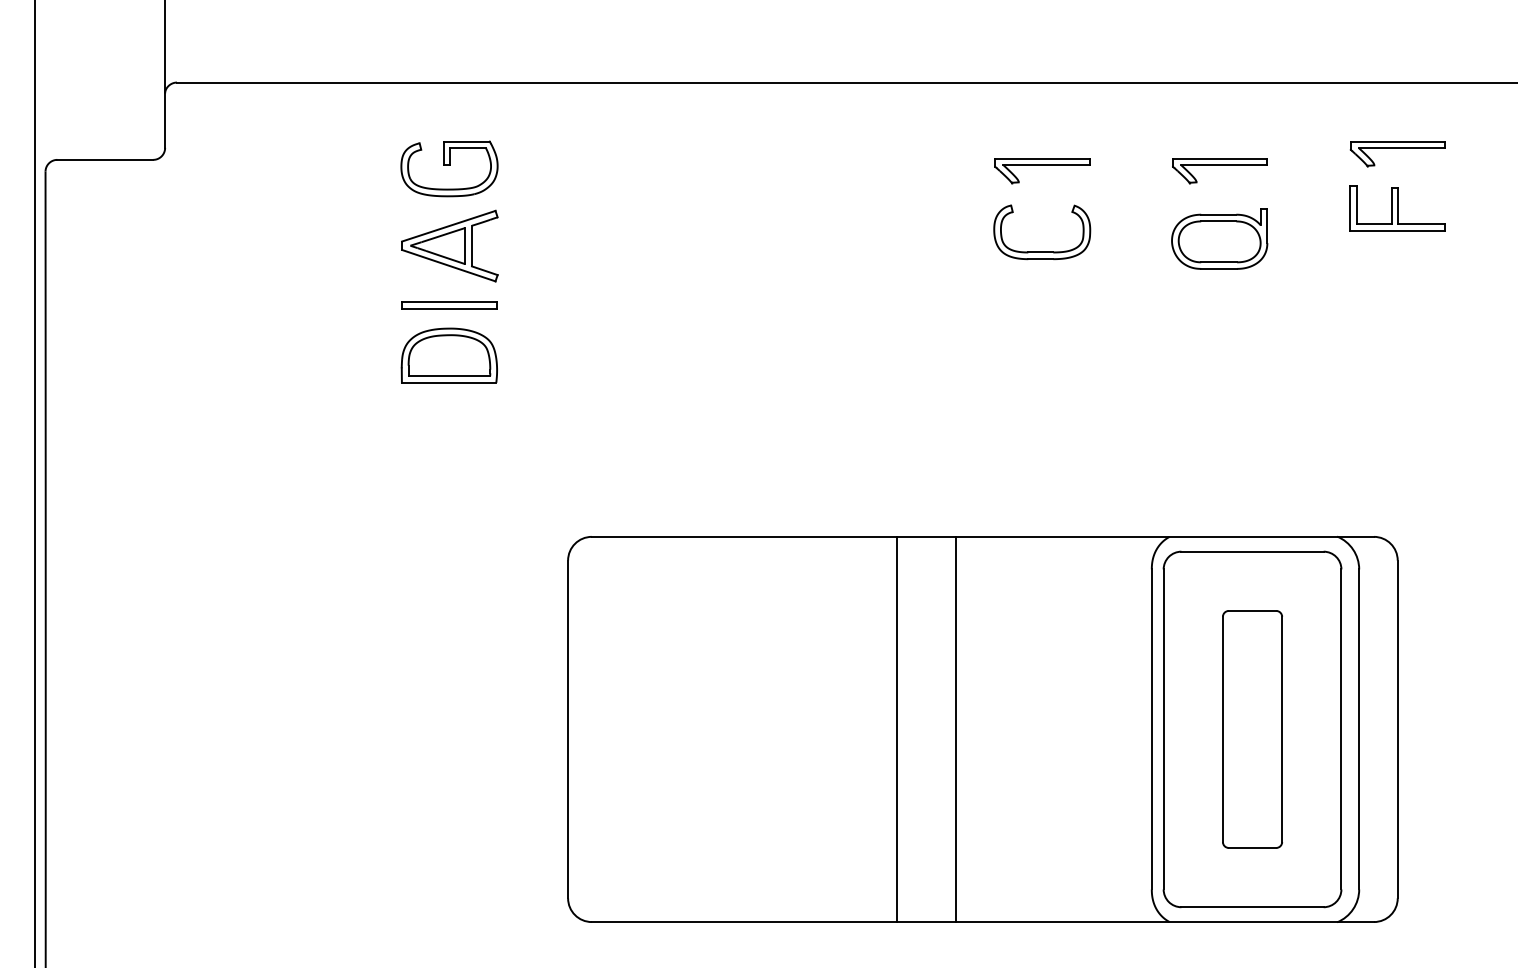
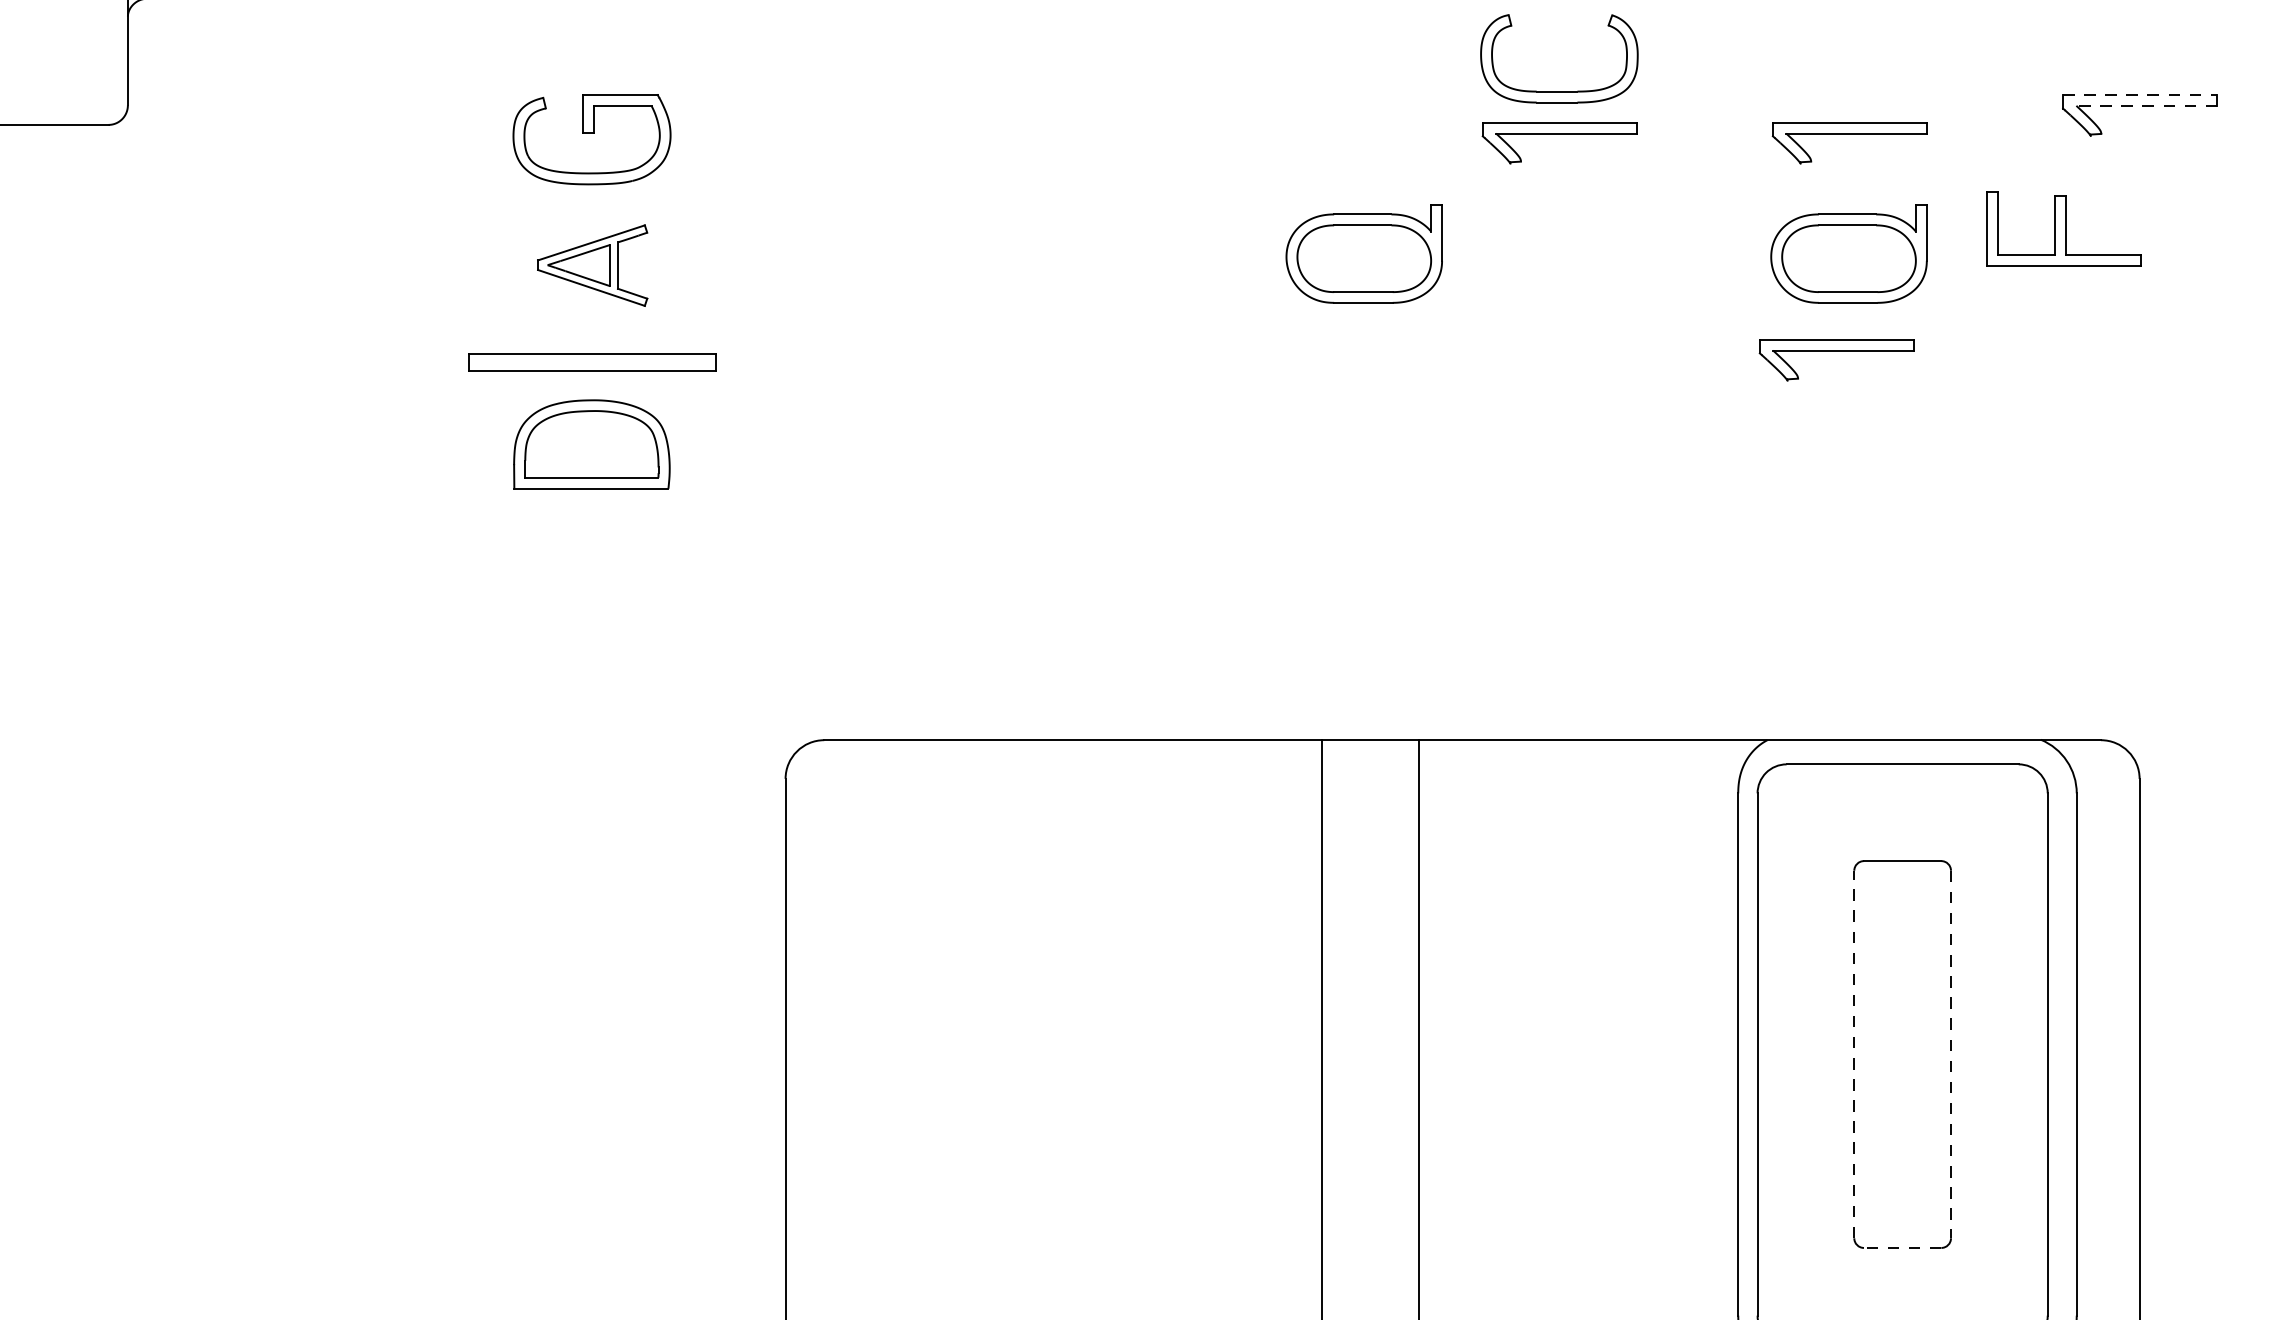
line: (1398, 141) -> (2140, 94), solid -> dashed
line: (1401, 148) -> (2145, 106), solid -> dashed
part: (1397, 208) -> (2064, 228), moved
part: (922, 238) -> (1363, 253), added
part: (449, 245) -> (592, 264), size x0.7
part: (1042, 251) -> (1559, 90), moved
part: (1211, 304) -> (1835, 360), added
part: (449, 305) -> (592, 362), size x1.6
line: (1222, 729) -> (1853, 1054), solid -> dashed
line: (1282, 729) -> (1951, 1054), solid -> dashed
line: (1252, 847) -> (1902, 1247), solid -> dashed

